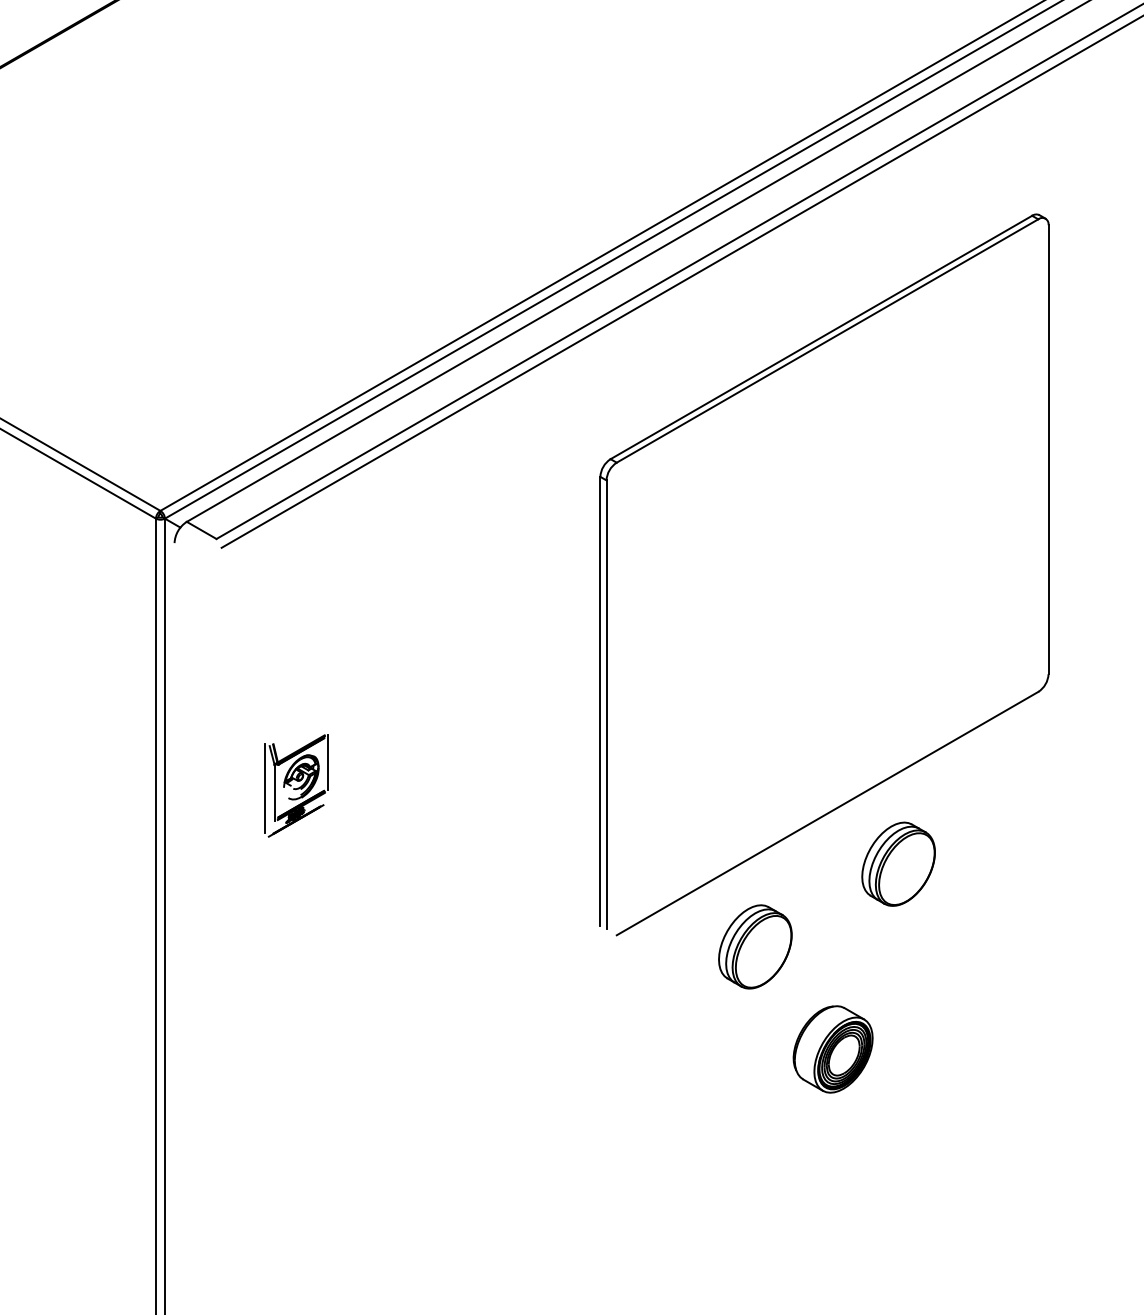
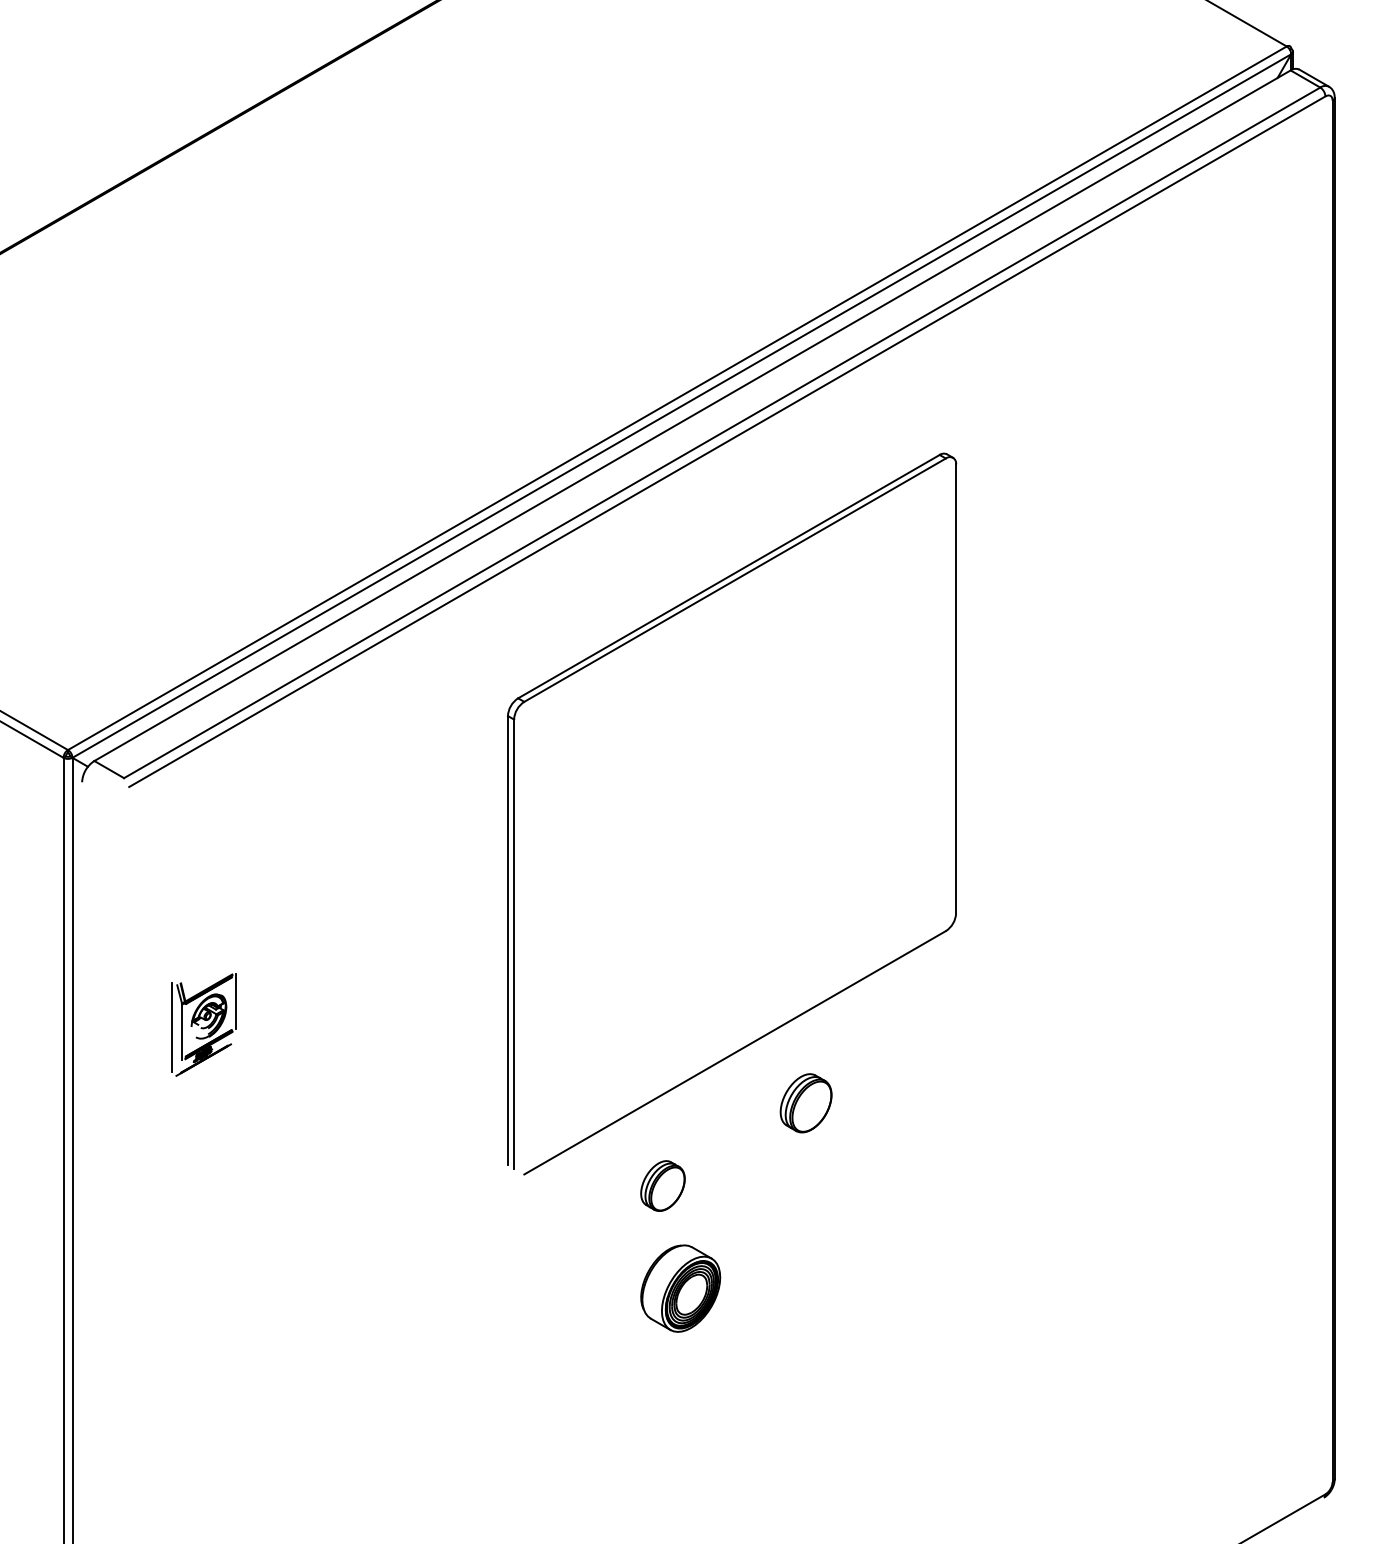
part: (897, 863) -> (805, 1102), size x0.7
part: (754, 946) -> (662, 1185), size x0.6
part: (832, 1049) -> (680, 1288), moved

